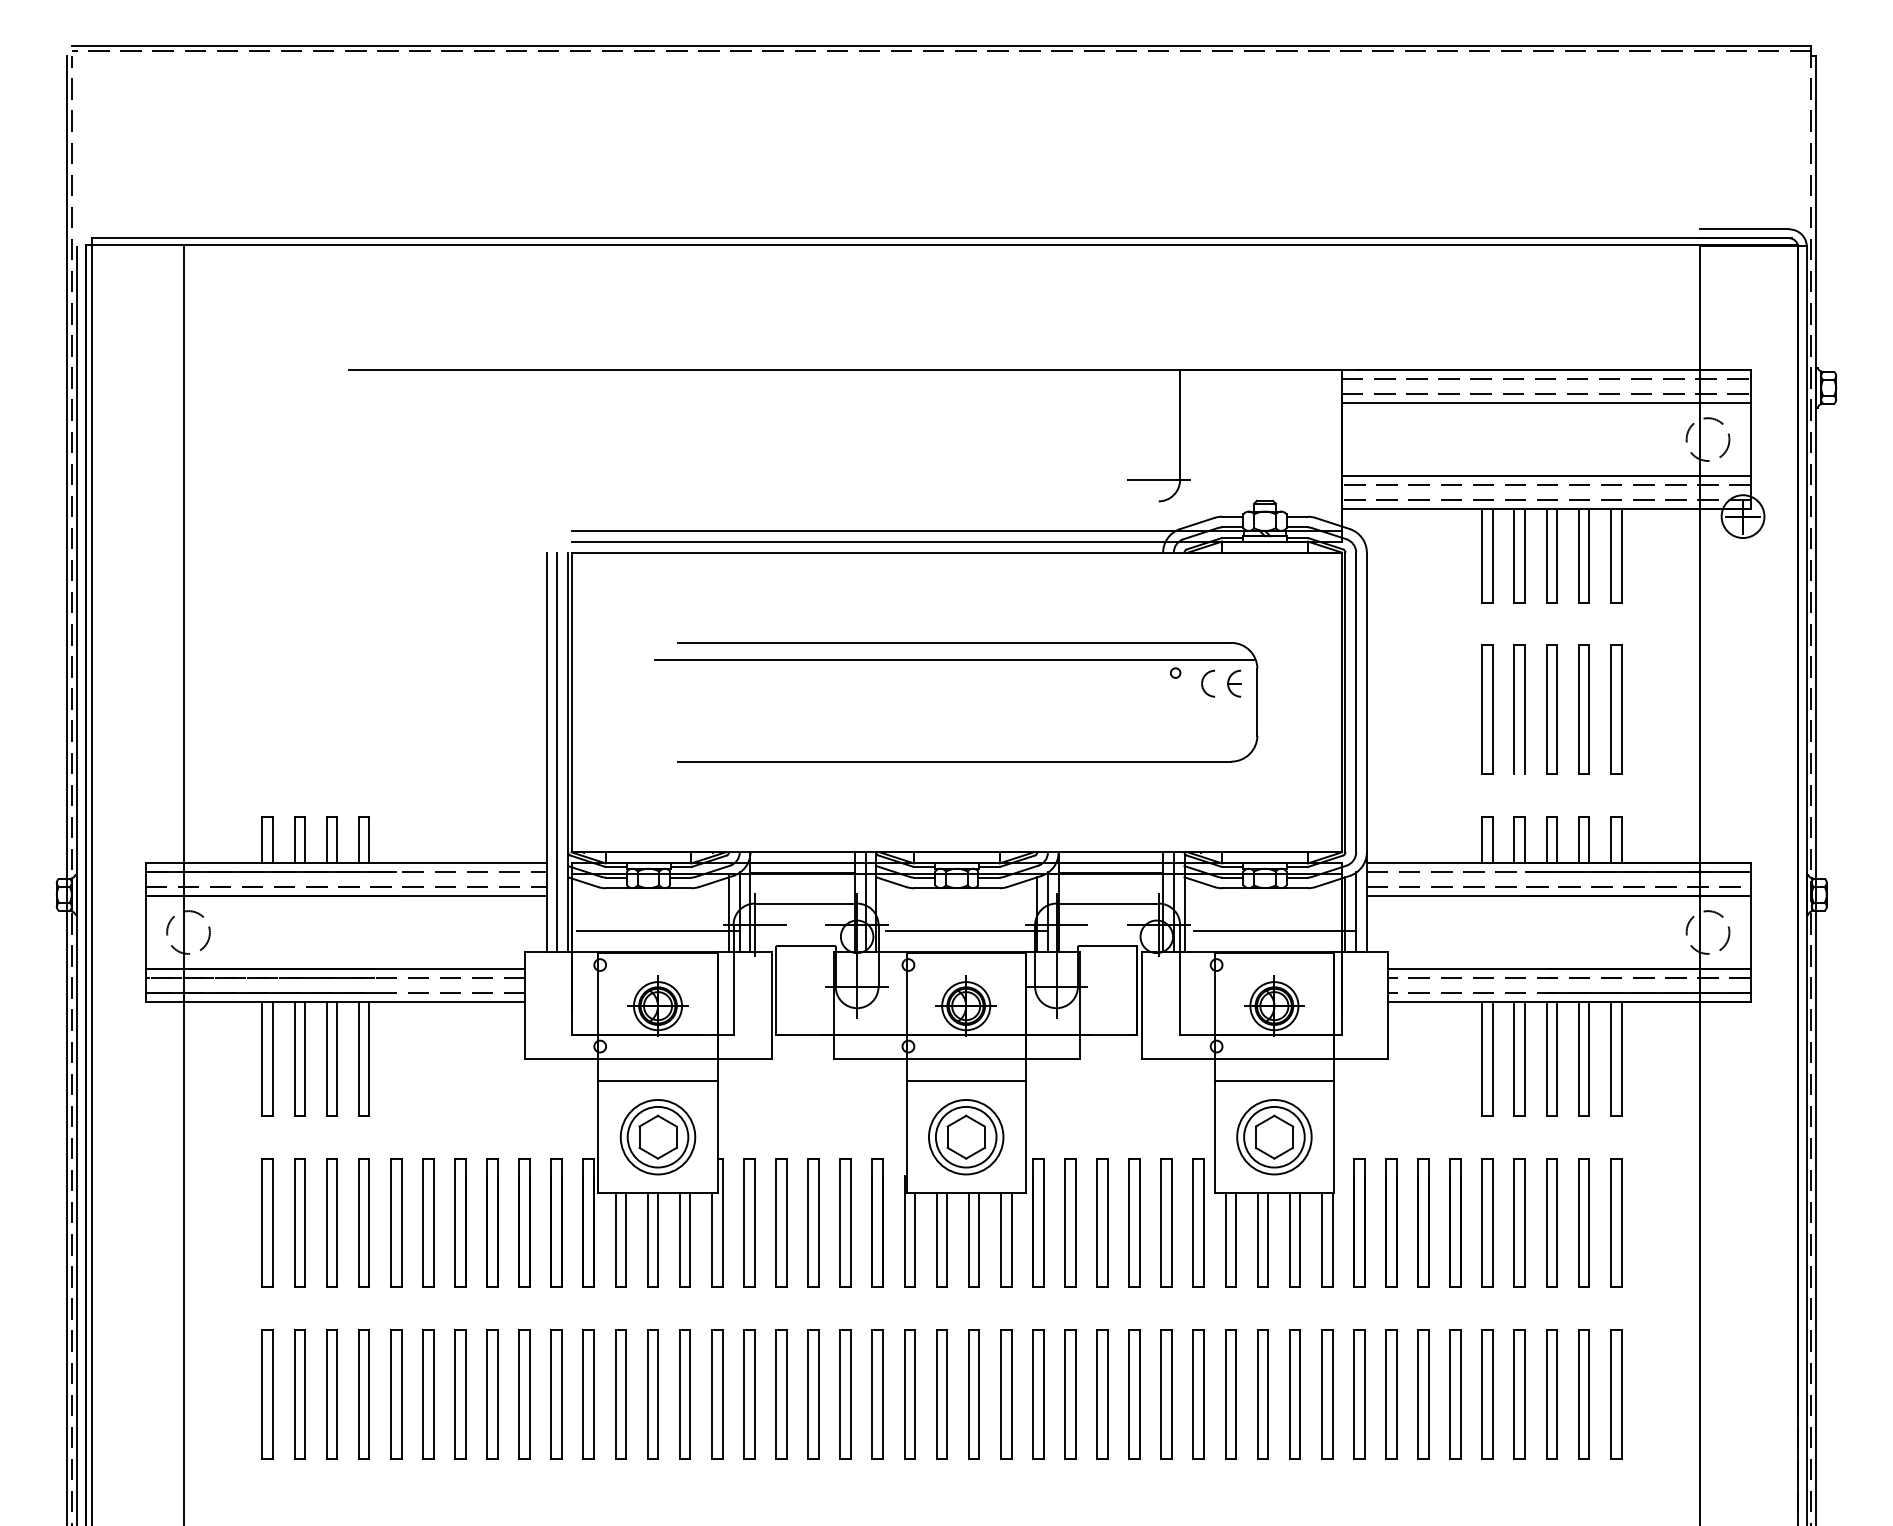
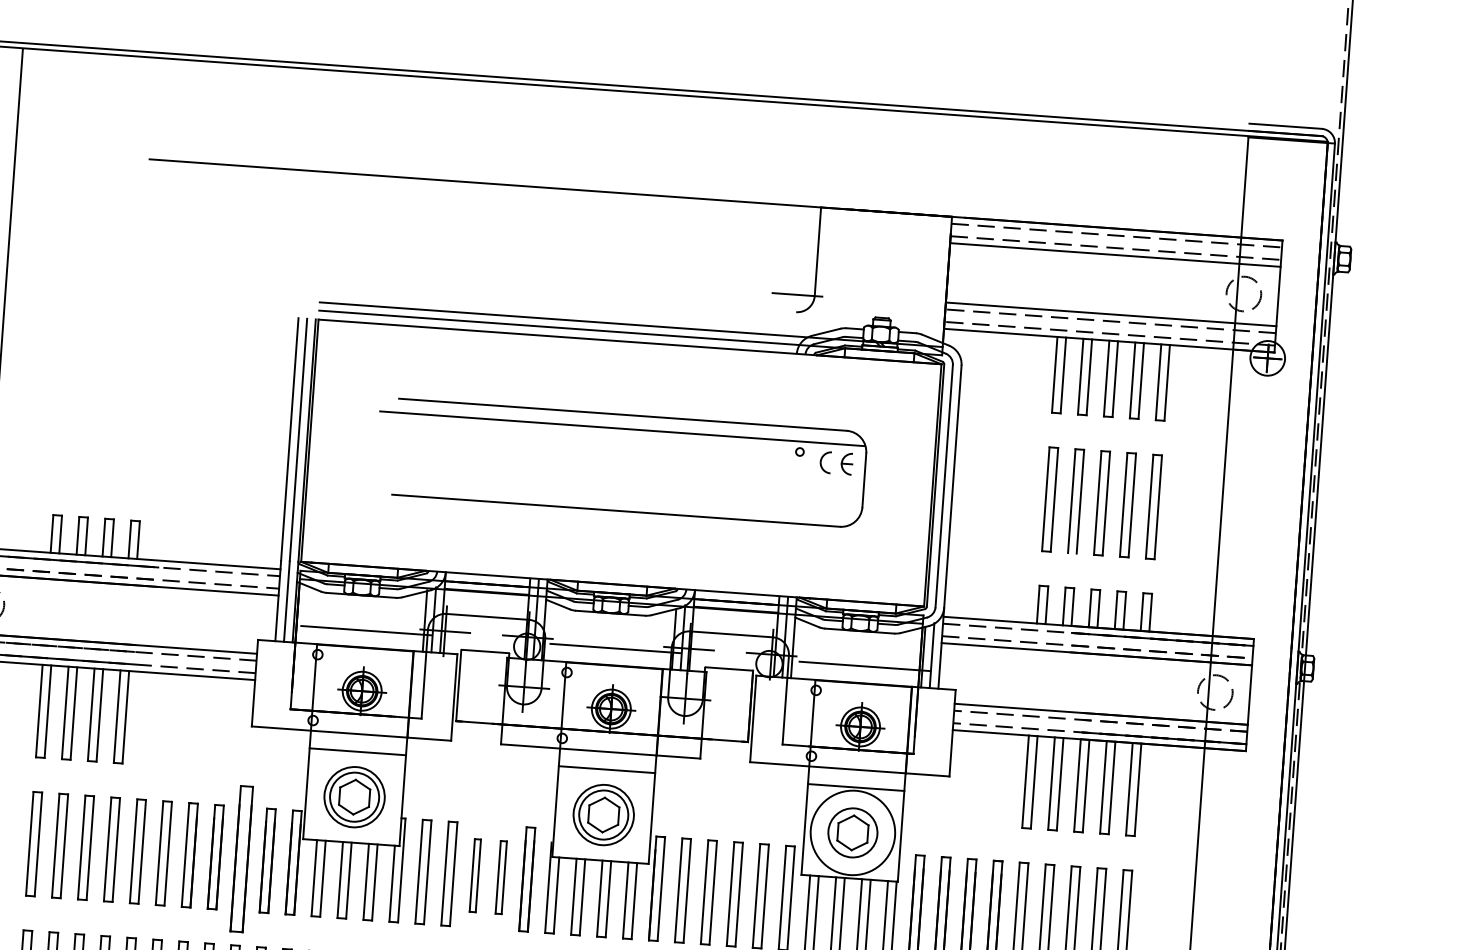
circle: (1274, 1136) -> (853, 832), size x1.4
part: (524, 1222) -> (241, 858), size x1.4
part: (813, 1222) -> (475, 875), size x0.7
part: (845, 1222) -> (501, 877), size x0.7

